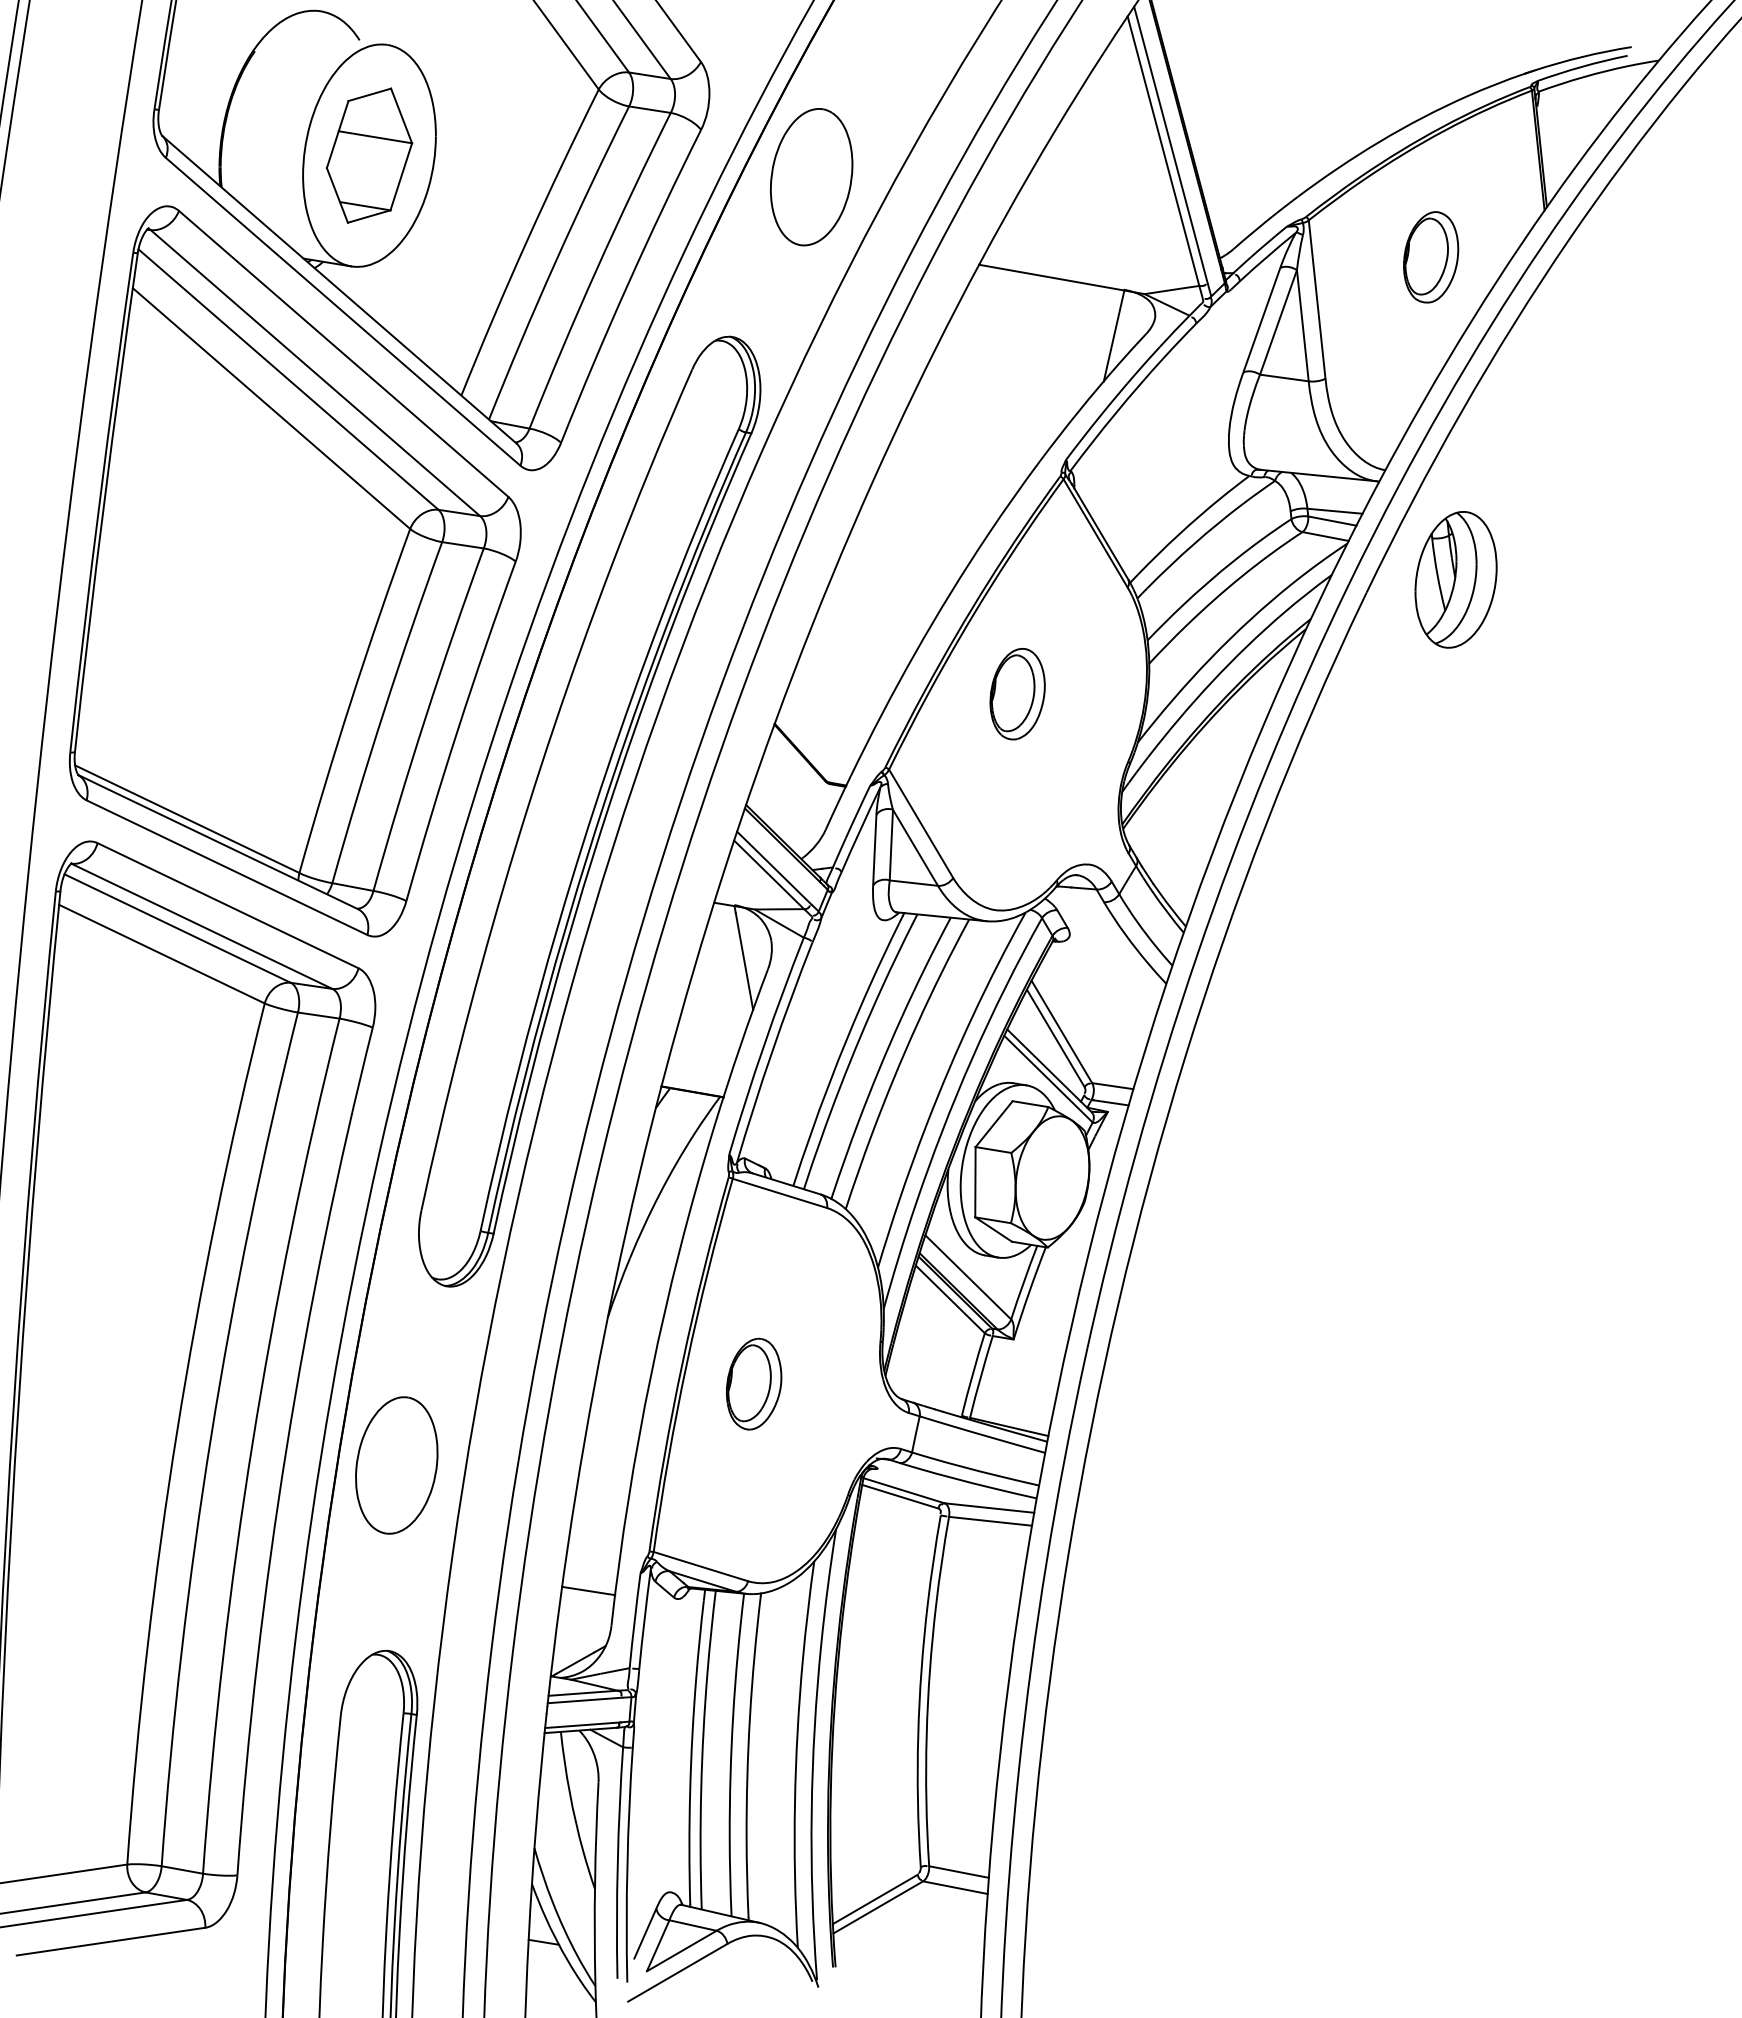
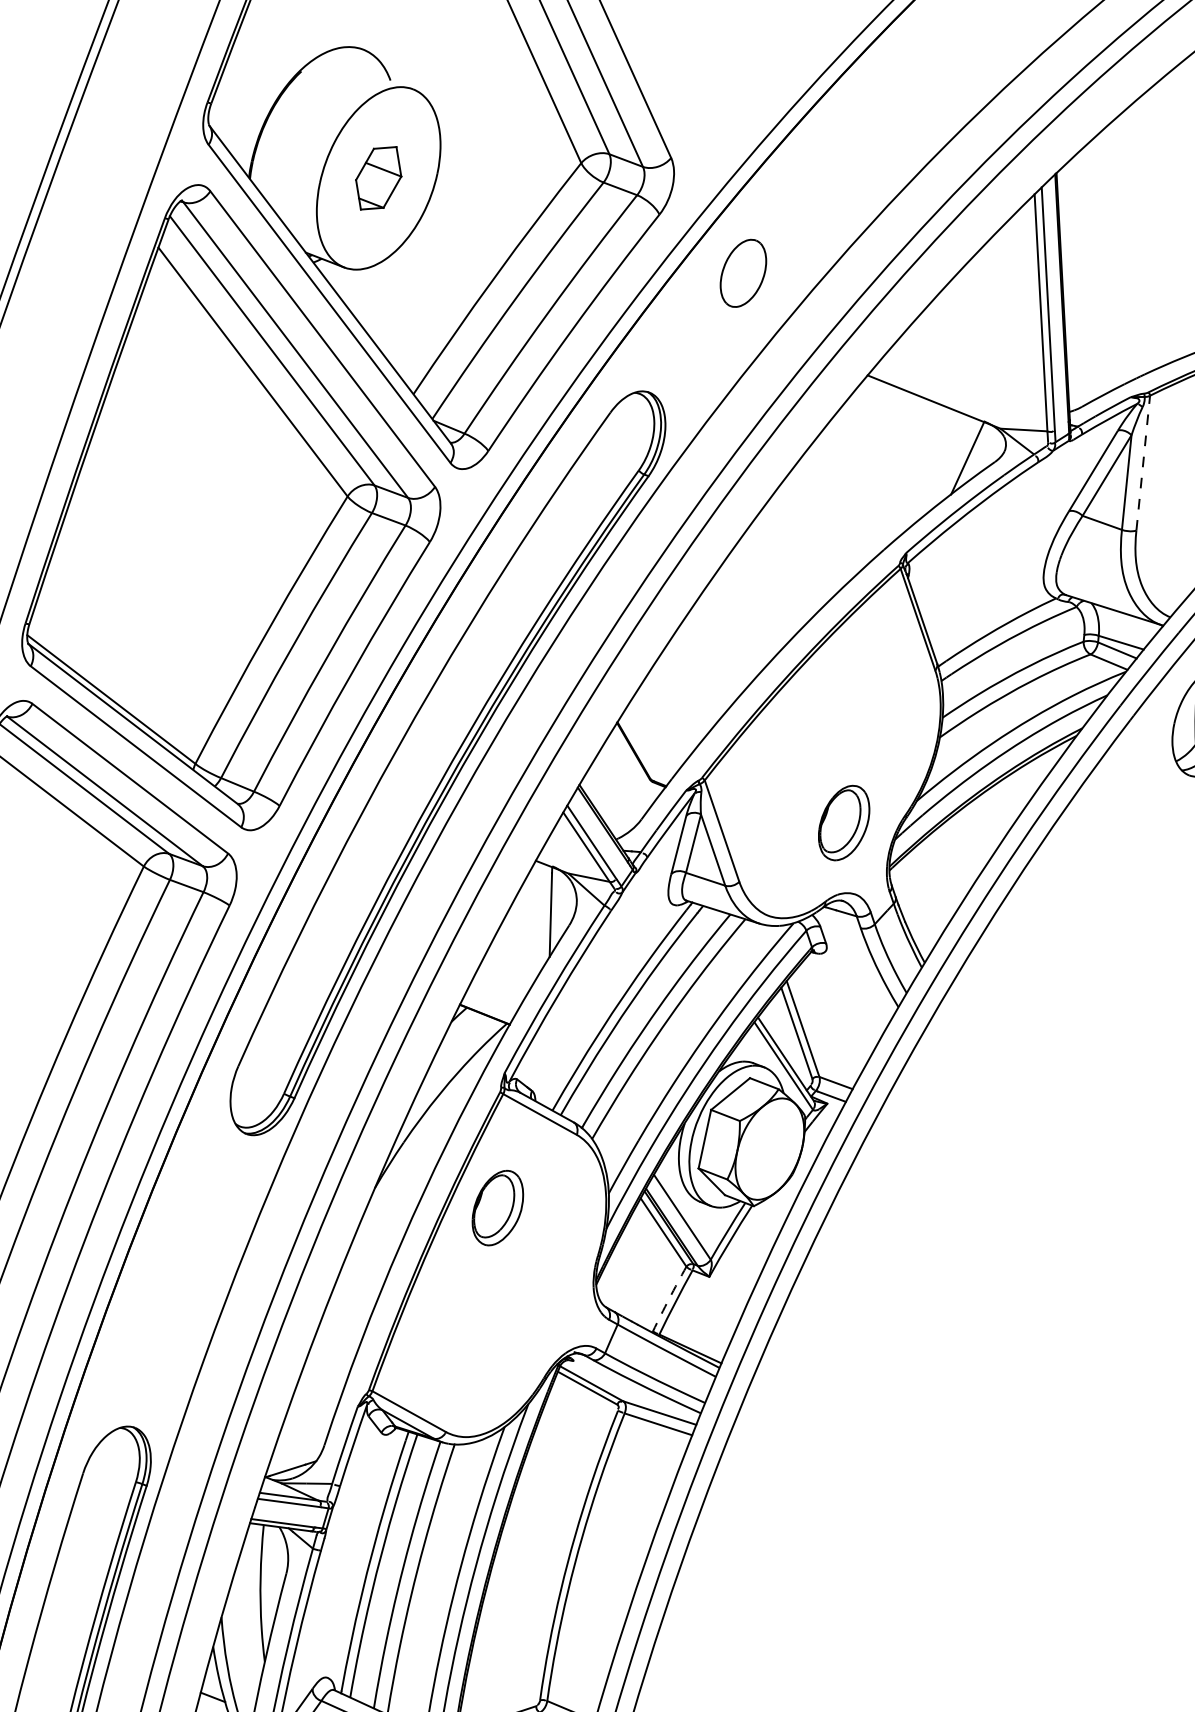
part: (369, 155) -> (378, 178), size x0.6
part: (811, 177) -> (743, 273), size x0.6
line: (1317, 299) -> (1143, 463), solid -> dashed
part: (1017, 694) -> (843, 823), moved
arc: (972, 1374) -> (668, 1298), solid -> dashed
part: (754, 1383) -> (498, 1207), moved
part: (396, 1465) -> (173, 1274), removed
line: (588, 1590) -> (311, 1412), removed

